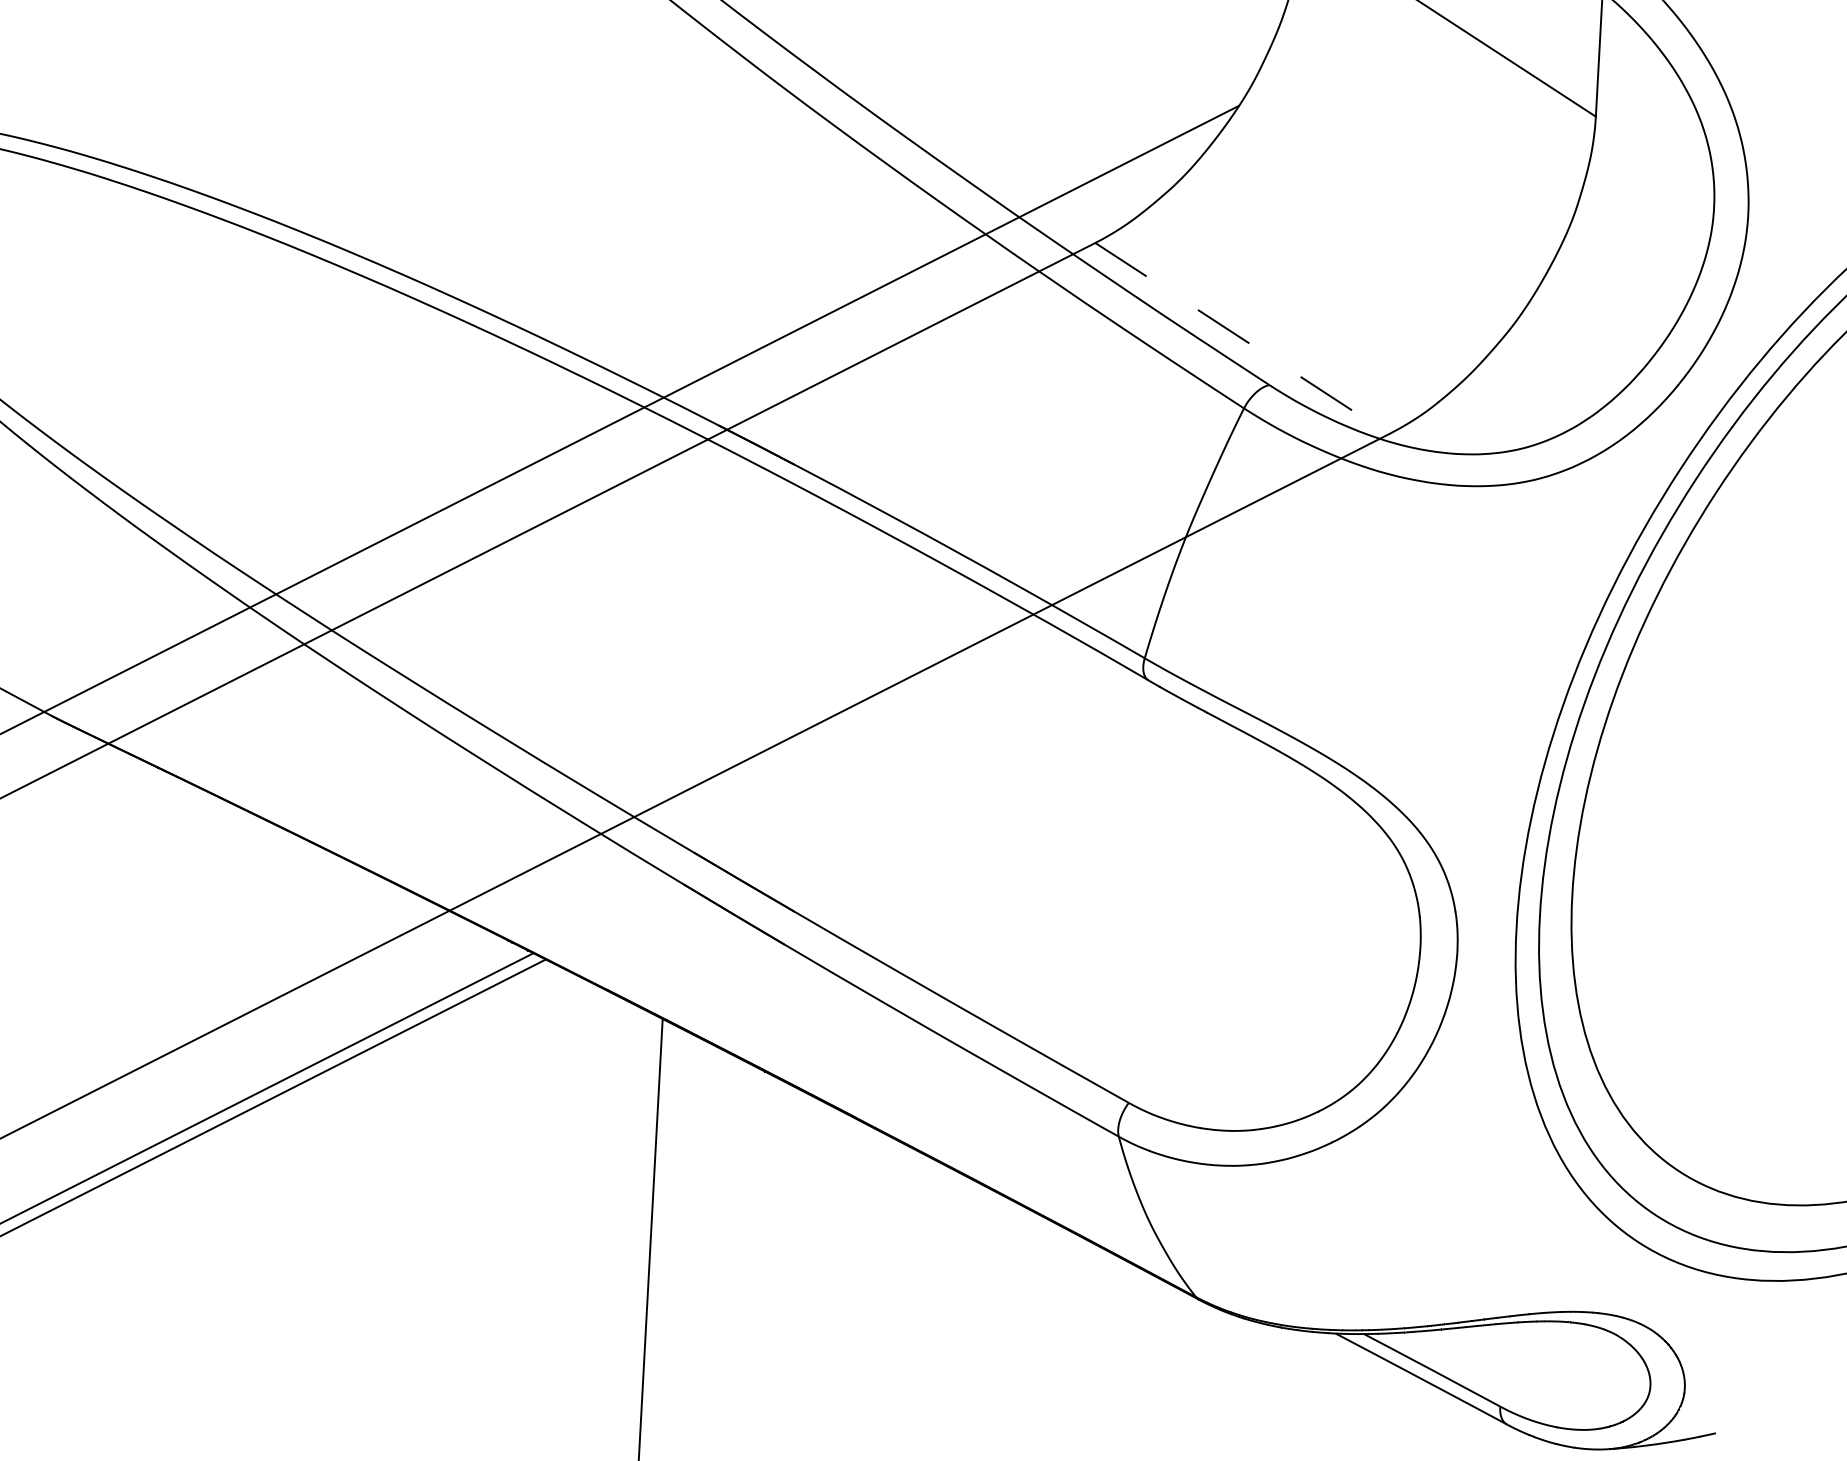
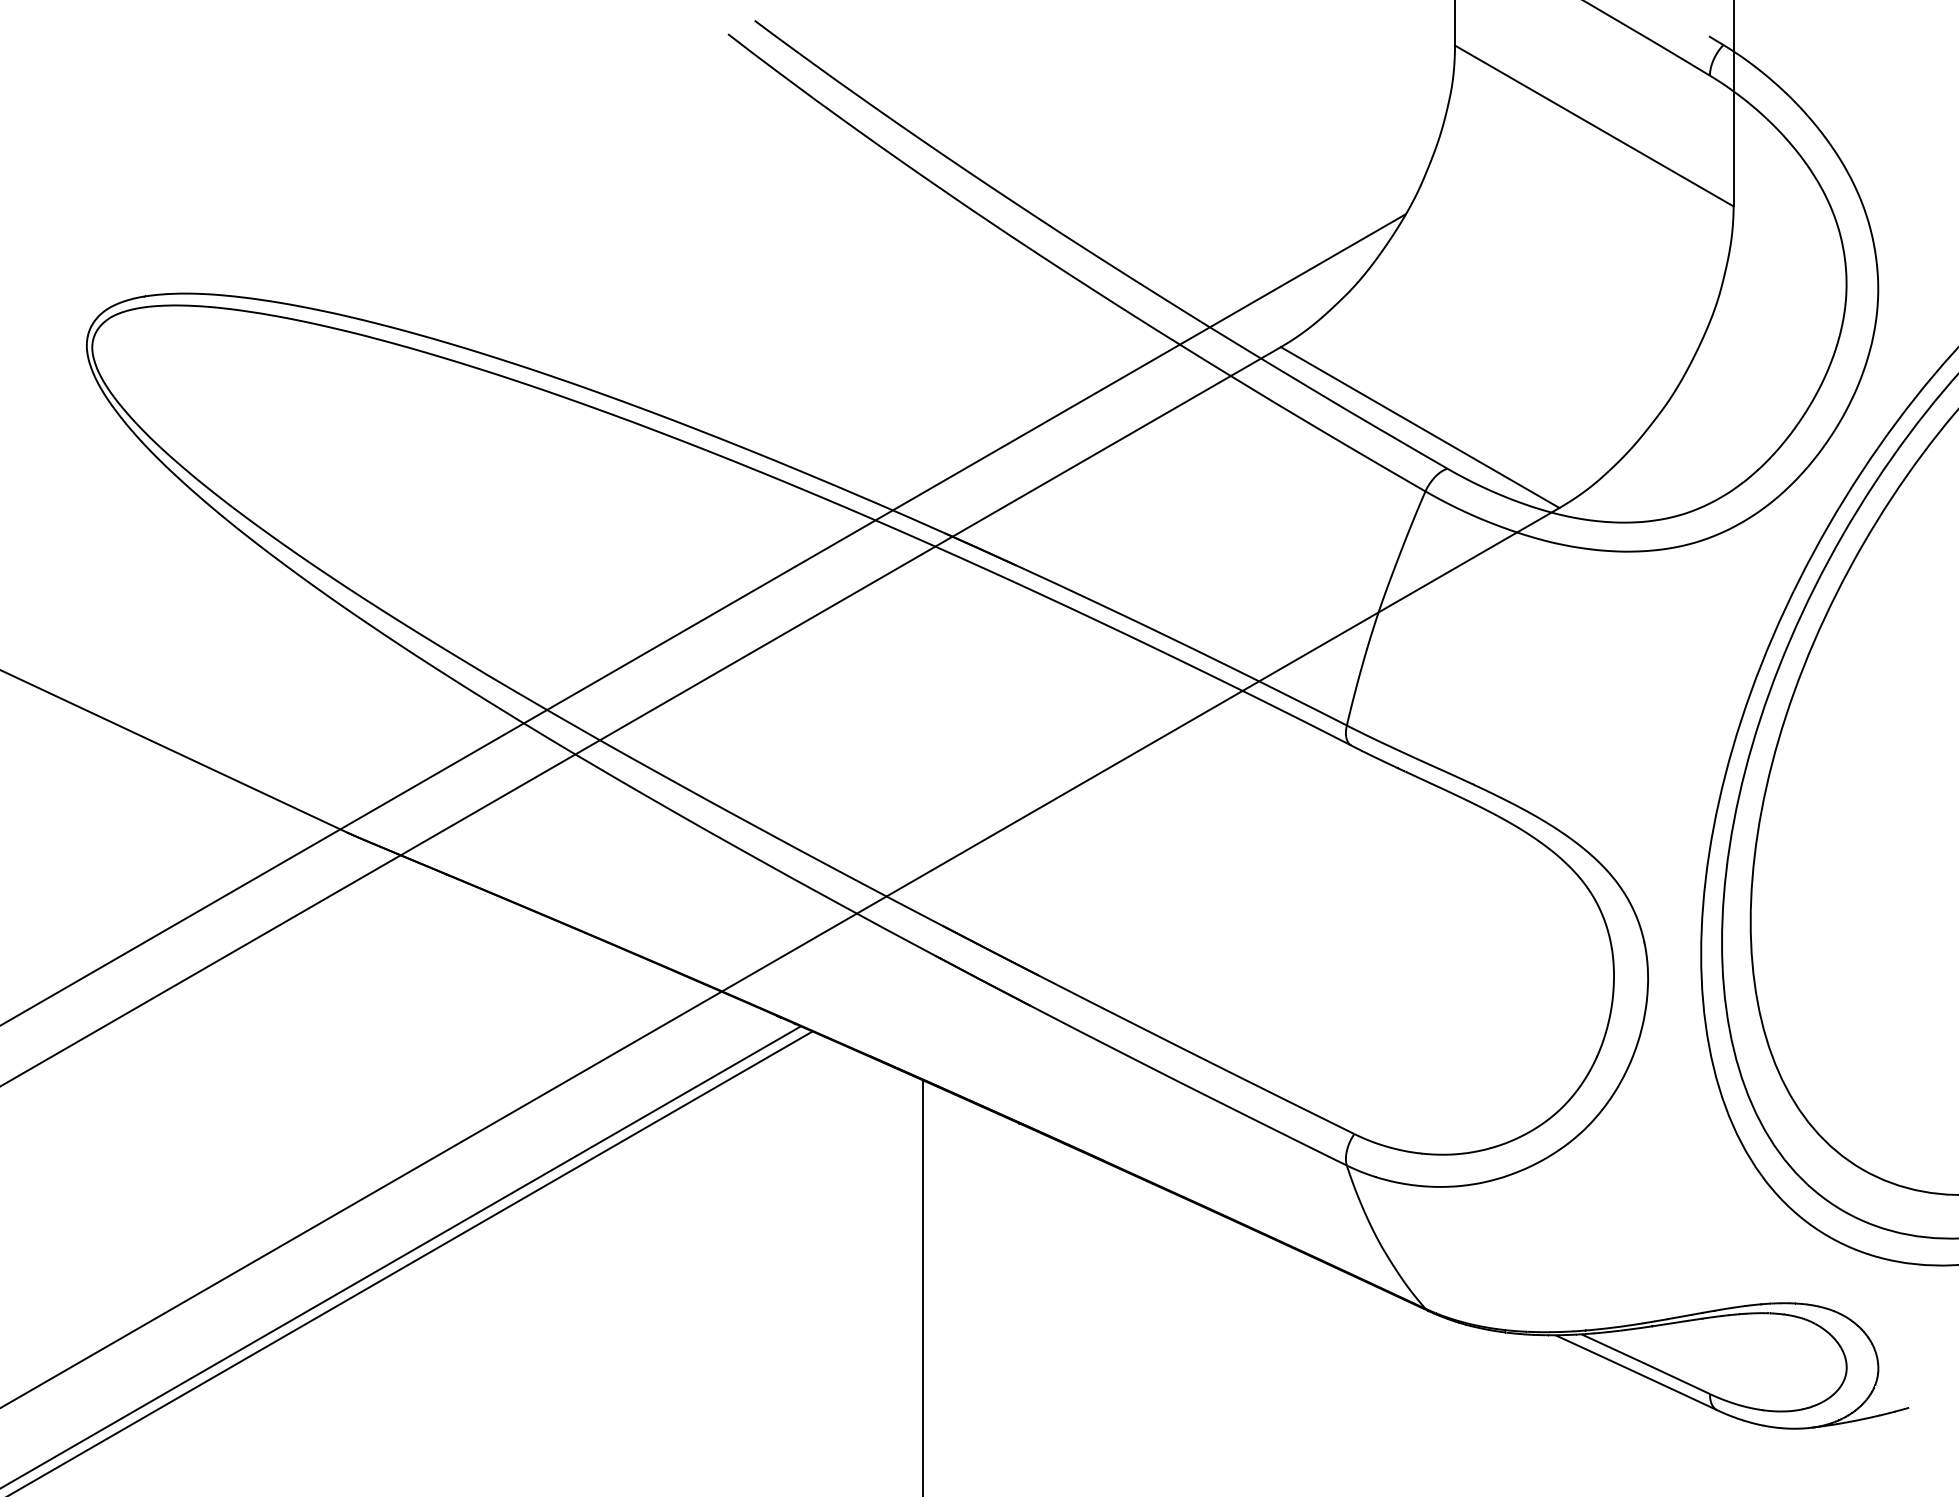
line: (1242, 338) -> (1420, 427), dashed -> solid

